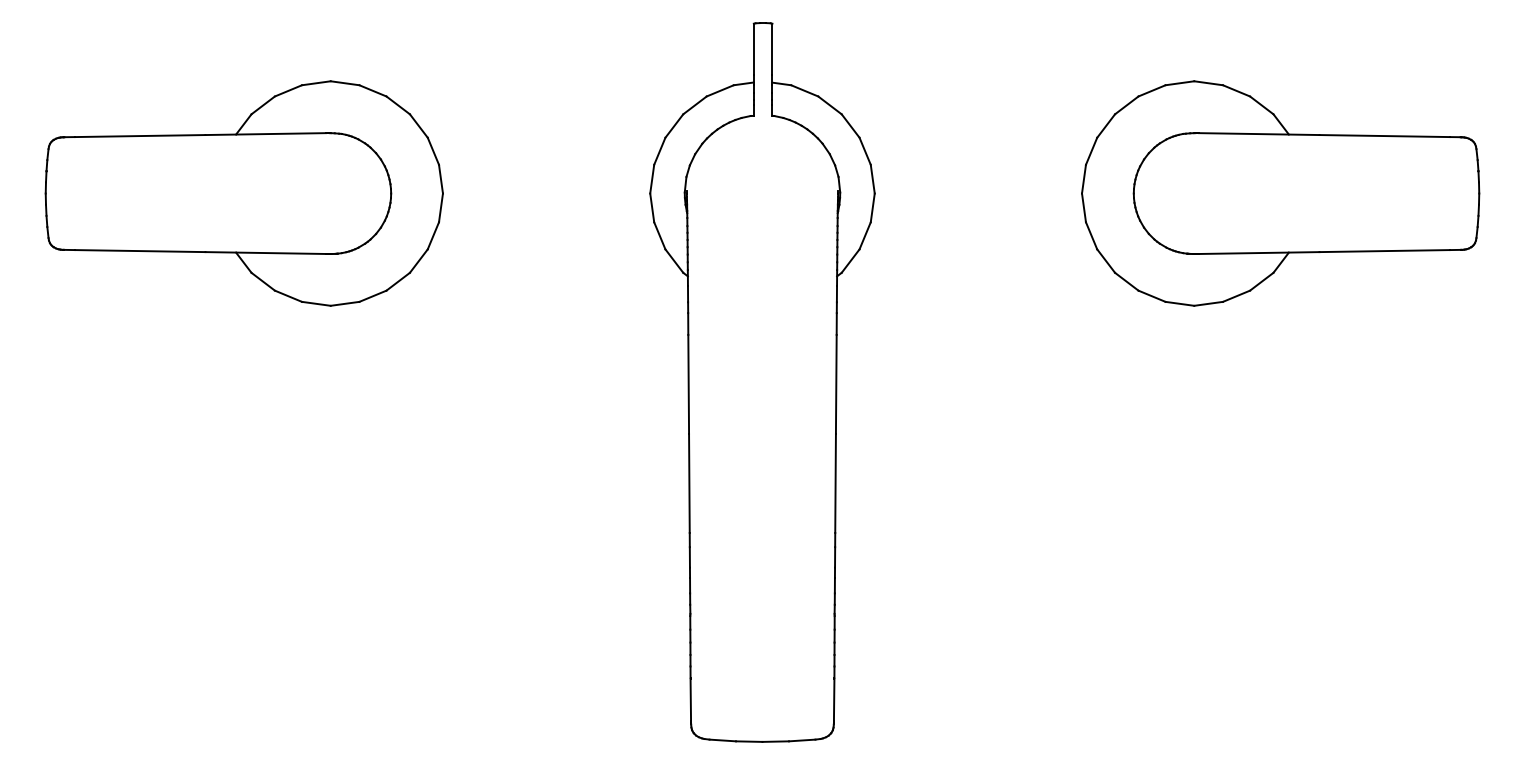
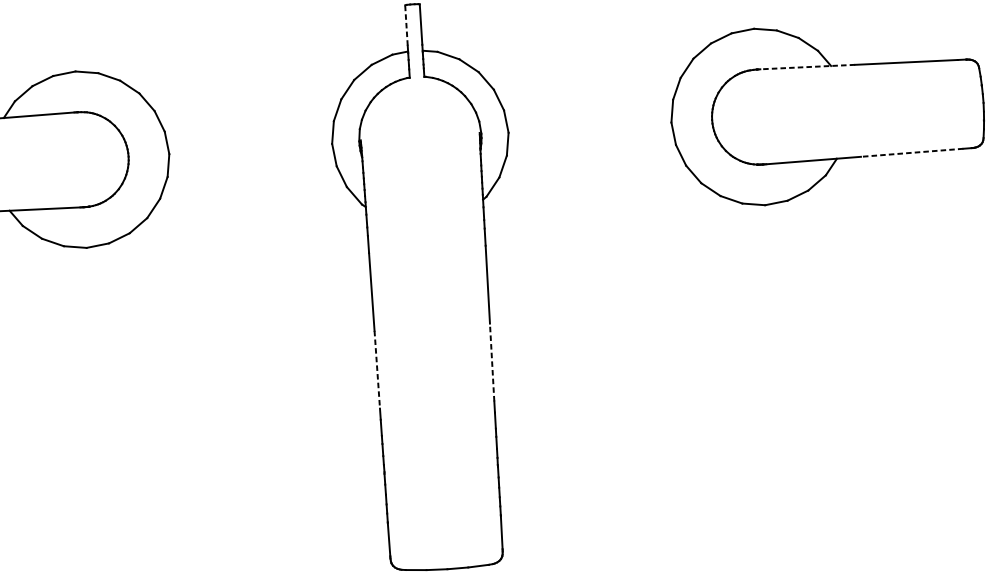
line: (753, 49) -> (406, 25), solid -> dashed
line: (1258, 134) -> (807, 67), solid -> dashed
line: (1384, 251) -> (911, 153), solid -> dashed
line: (689, 483) -> (377, 369), solid -> dashed
line: (835, 483) -> (492, 362), solid -> dashed

